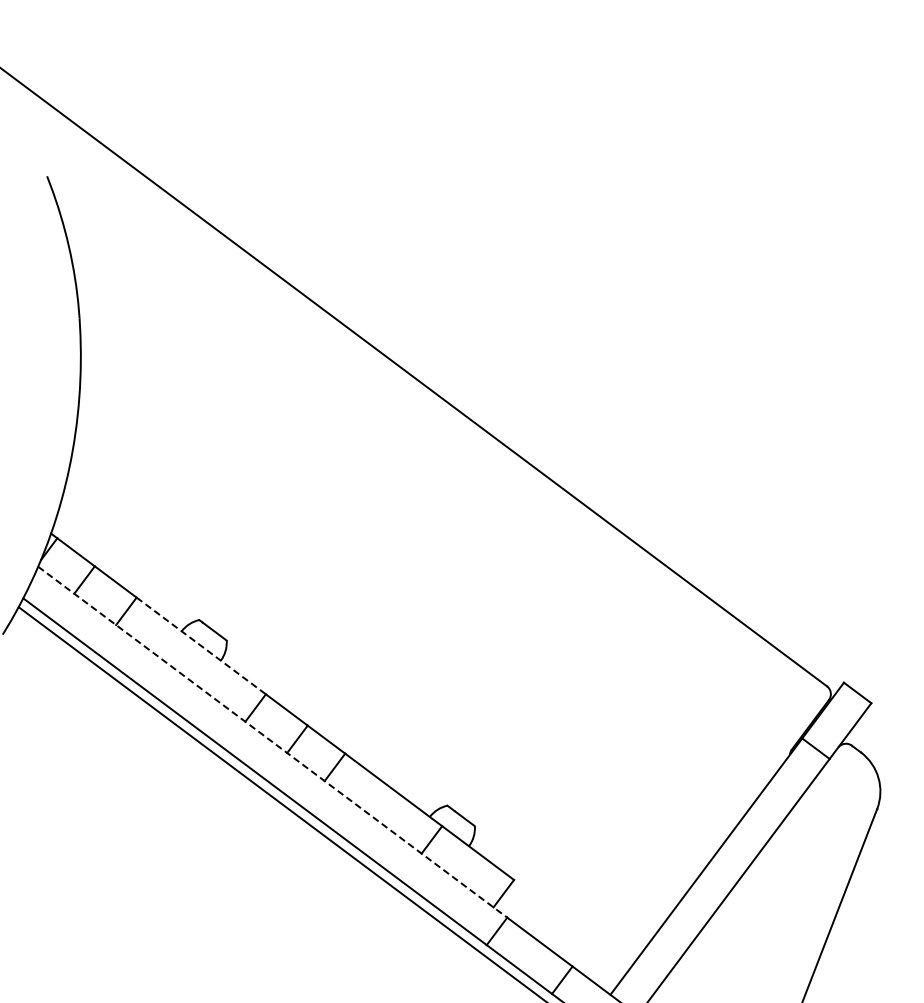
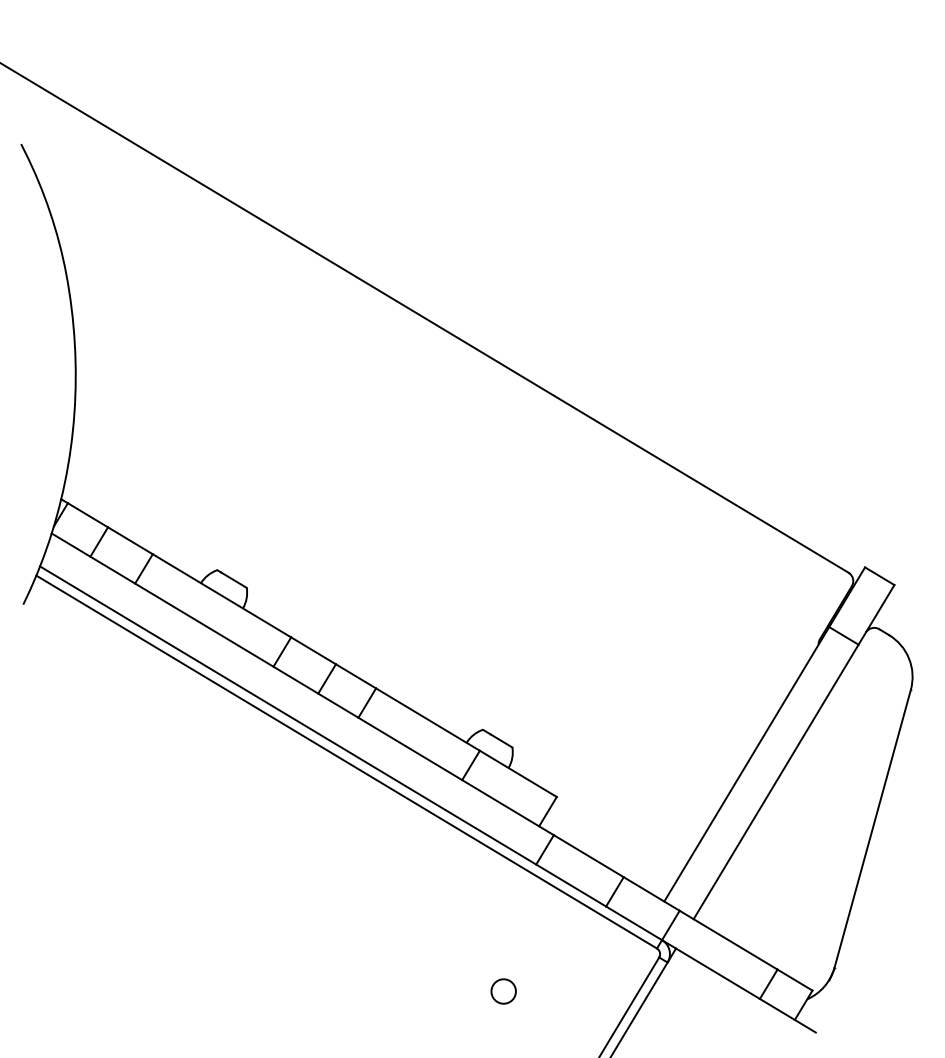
line: (200, 645) -> (221, 595), dashed -> solid
line: (272, 742) -> (302, 684), dashed -> solid

